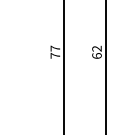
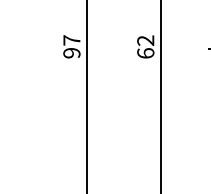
text: (55, 55) -> (72, 52), 77 -> 97

